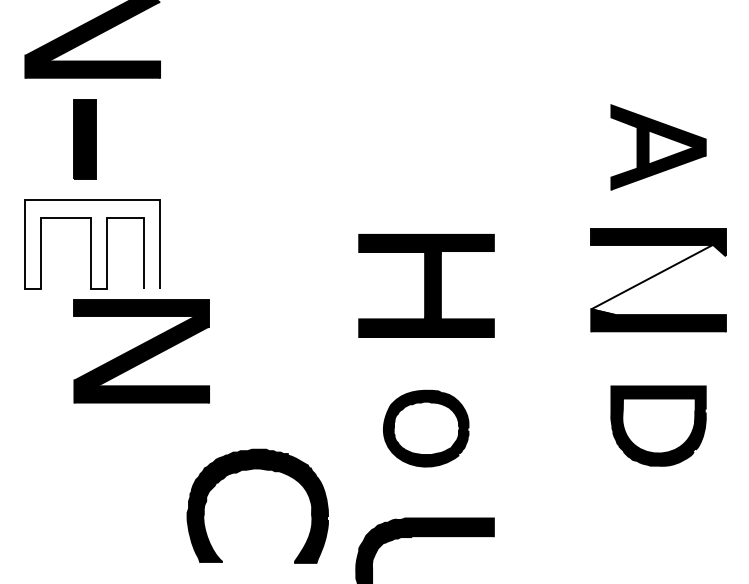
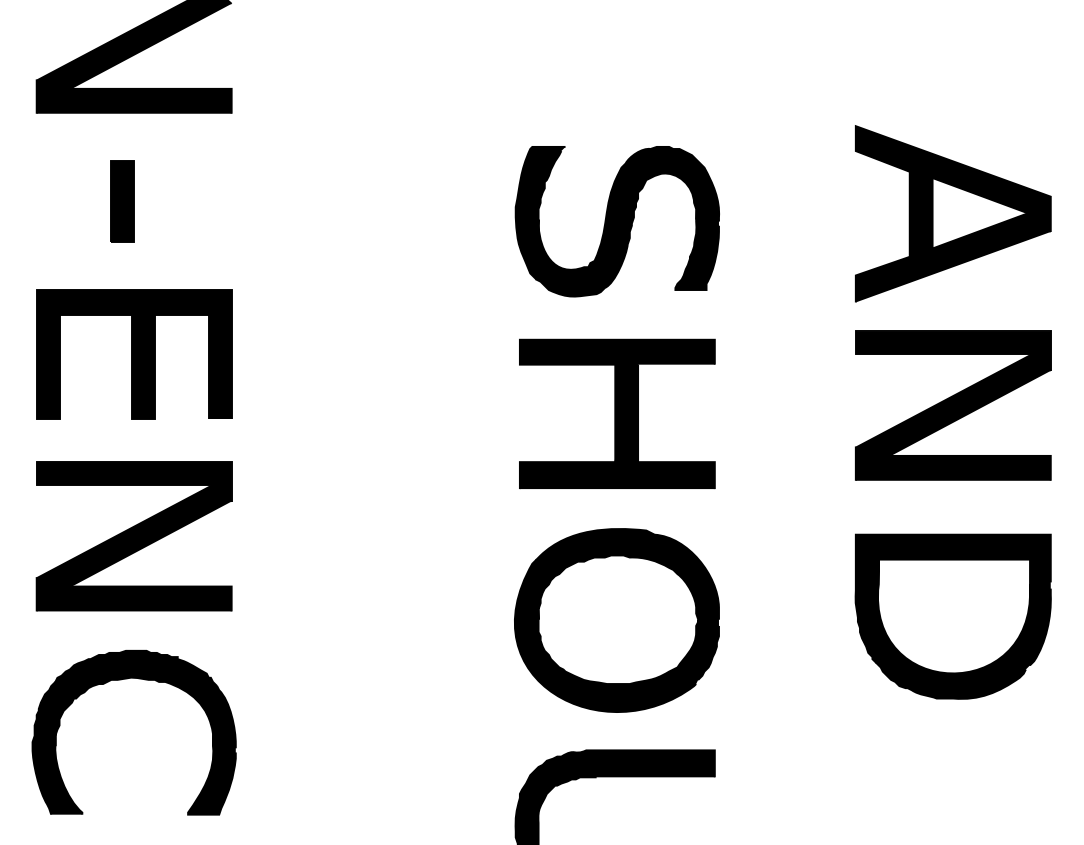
part: (84, 139) -> (122, 201), size x0.71
part: (658, 147) -> (953, 213), size x1.43
part: (426, 152) -> (617, 220), added
fill: (92, 244) -> (133, 353), added
fill: (658, 279) -> (953, 404), added
part: (141, 351) -> (133, 536), moved
part: (658, 425) -> (953, 615), size x1.43
part: (425, 428) -> (615, 620), size x1.67
part: (264, 470) -> (143, 680), moved

